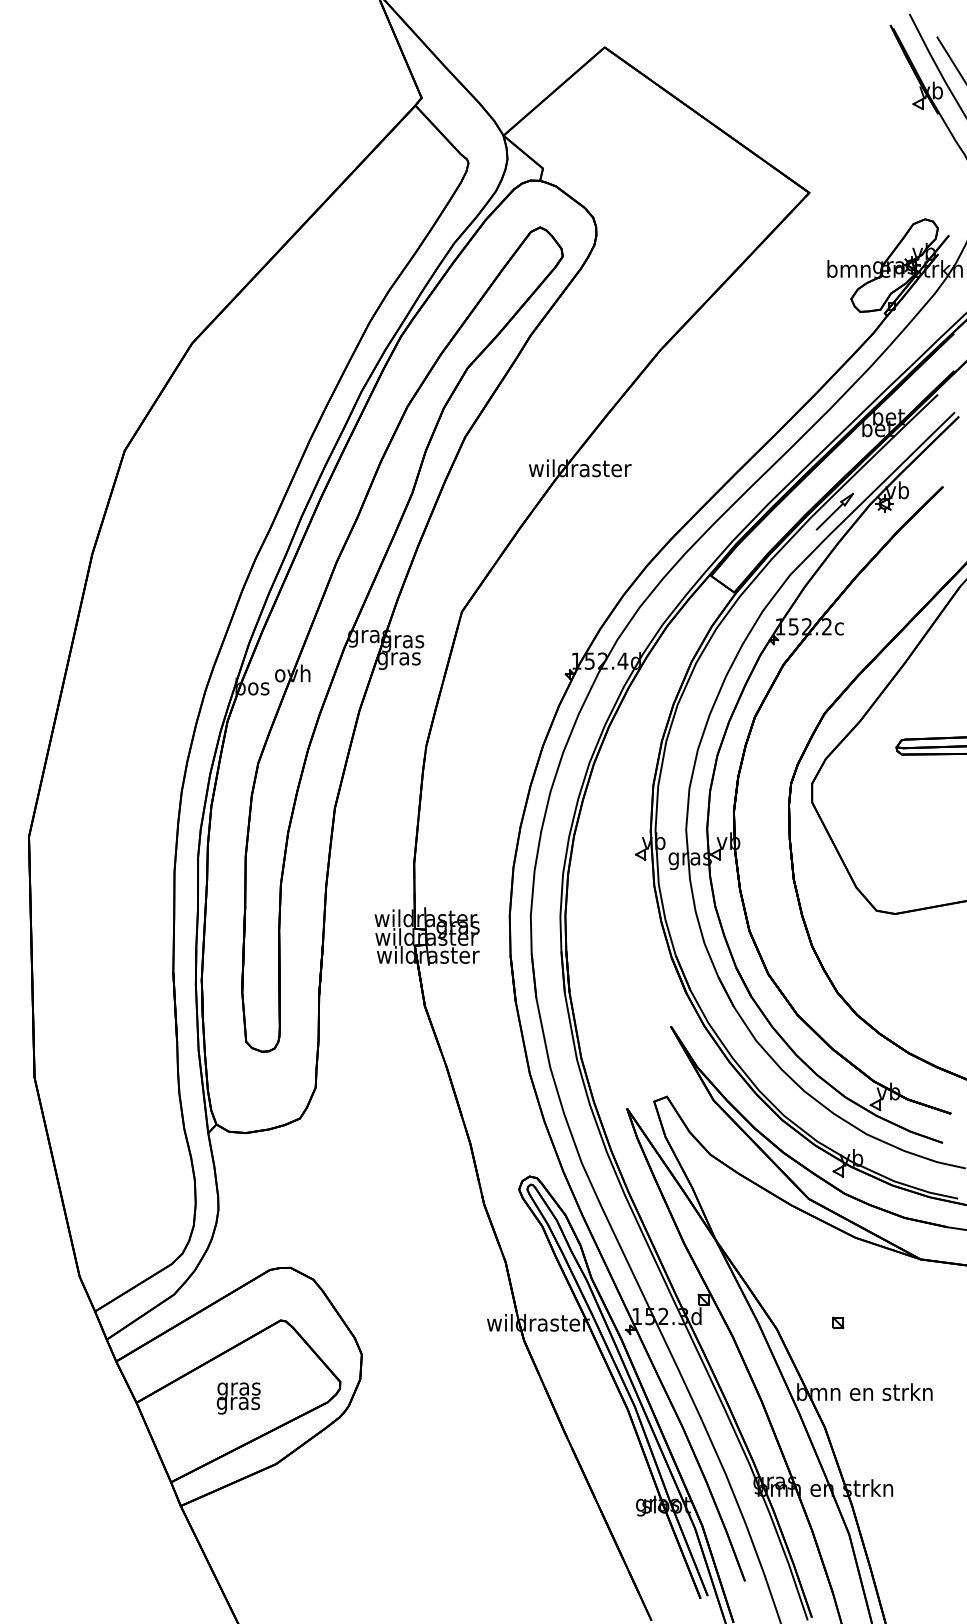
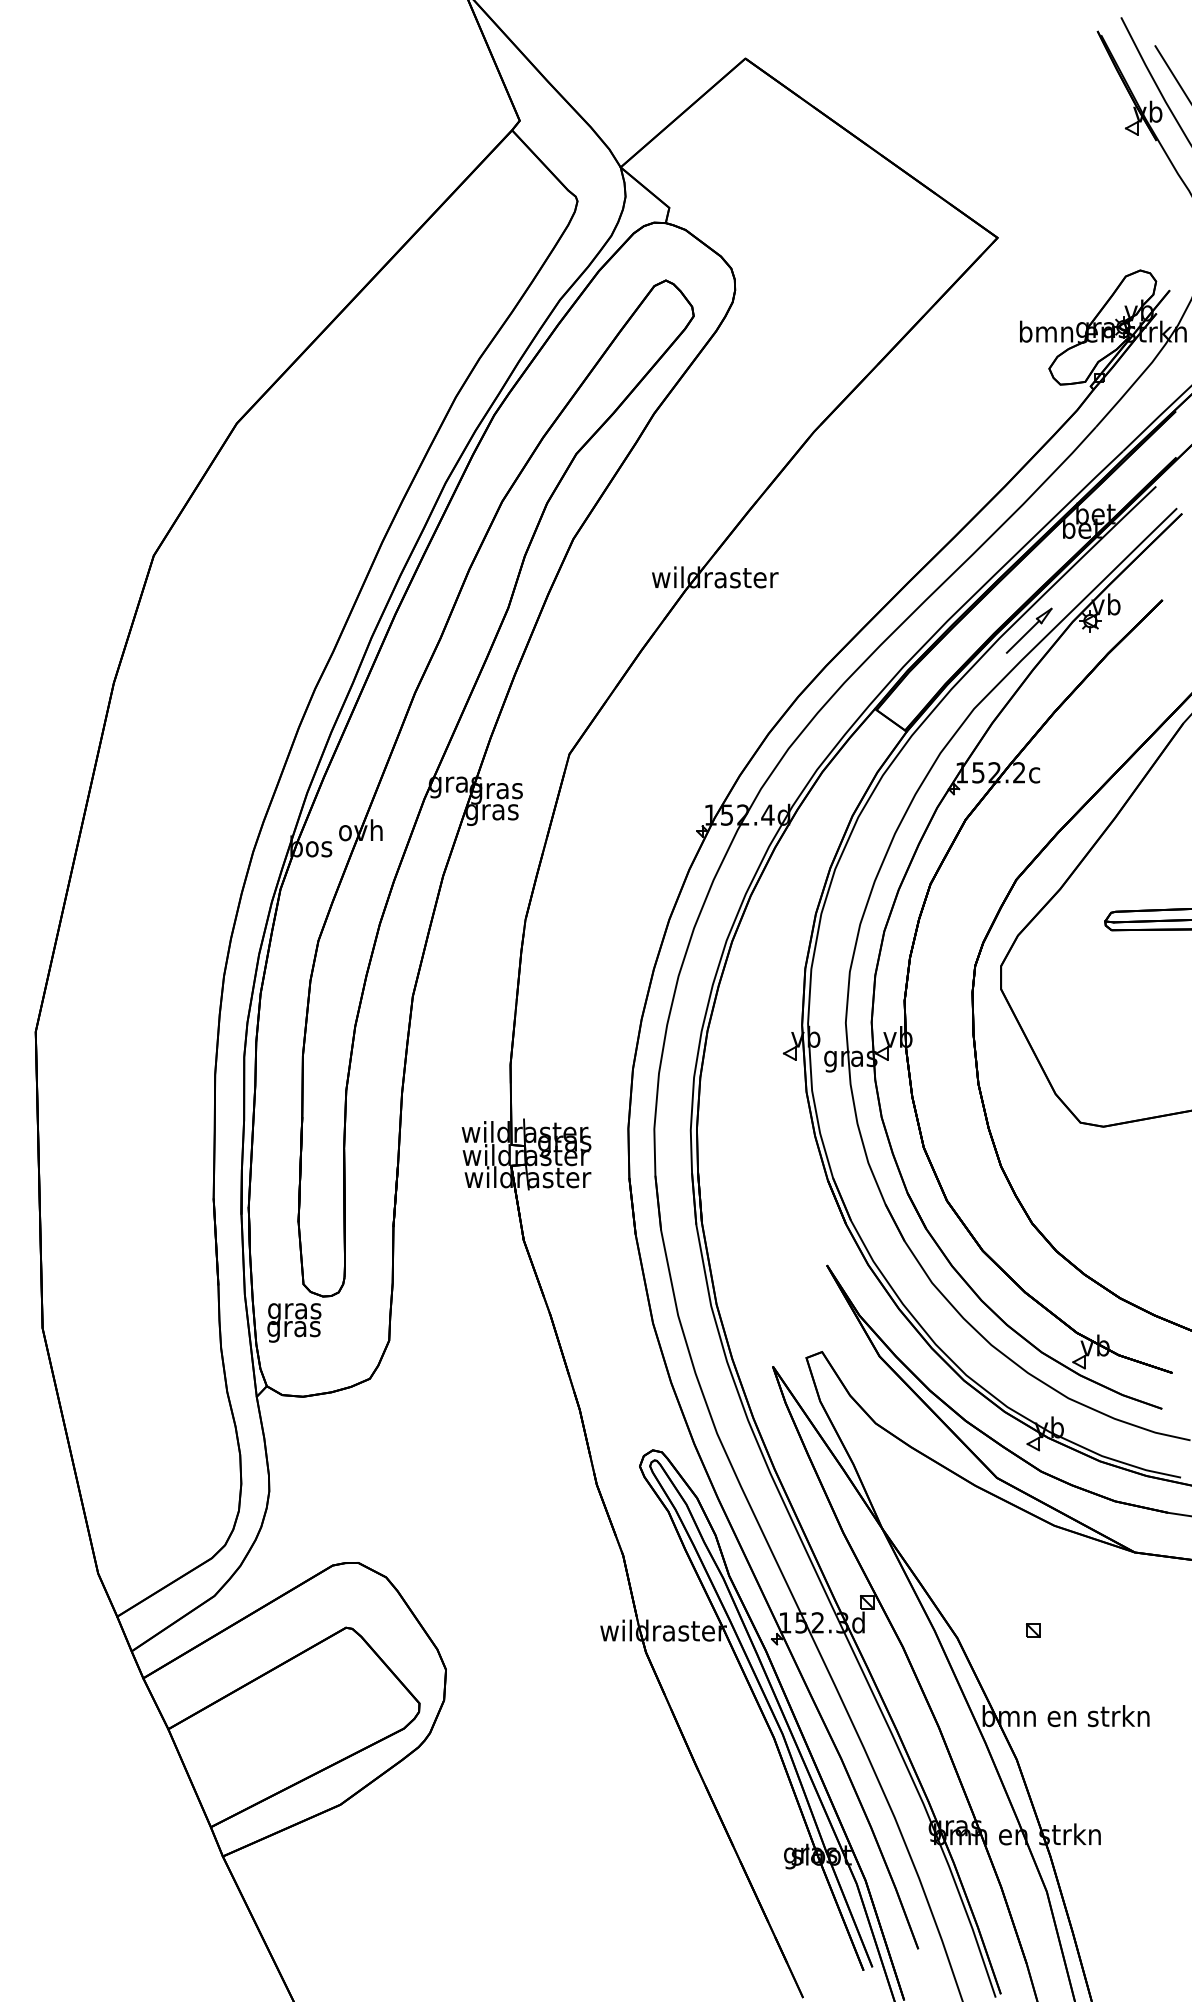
text: (238, 1398) -> (294, 1322), moved

